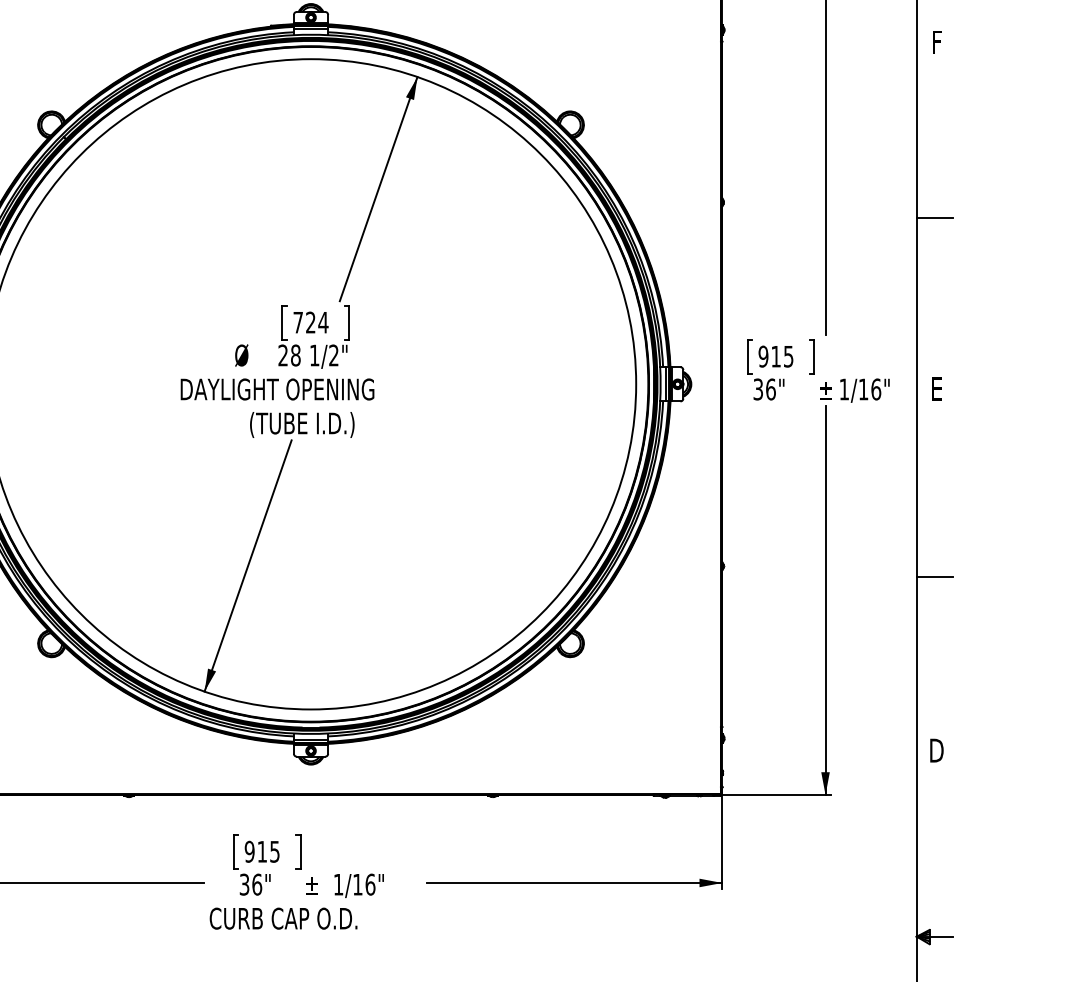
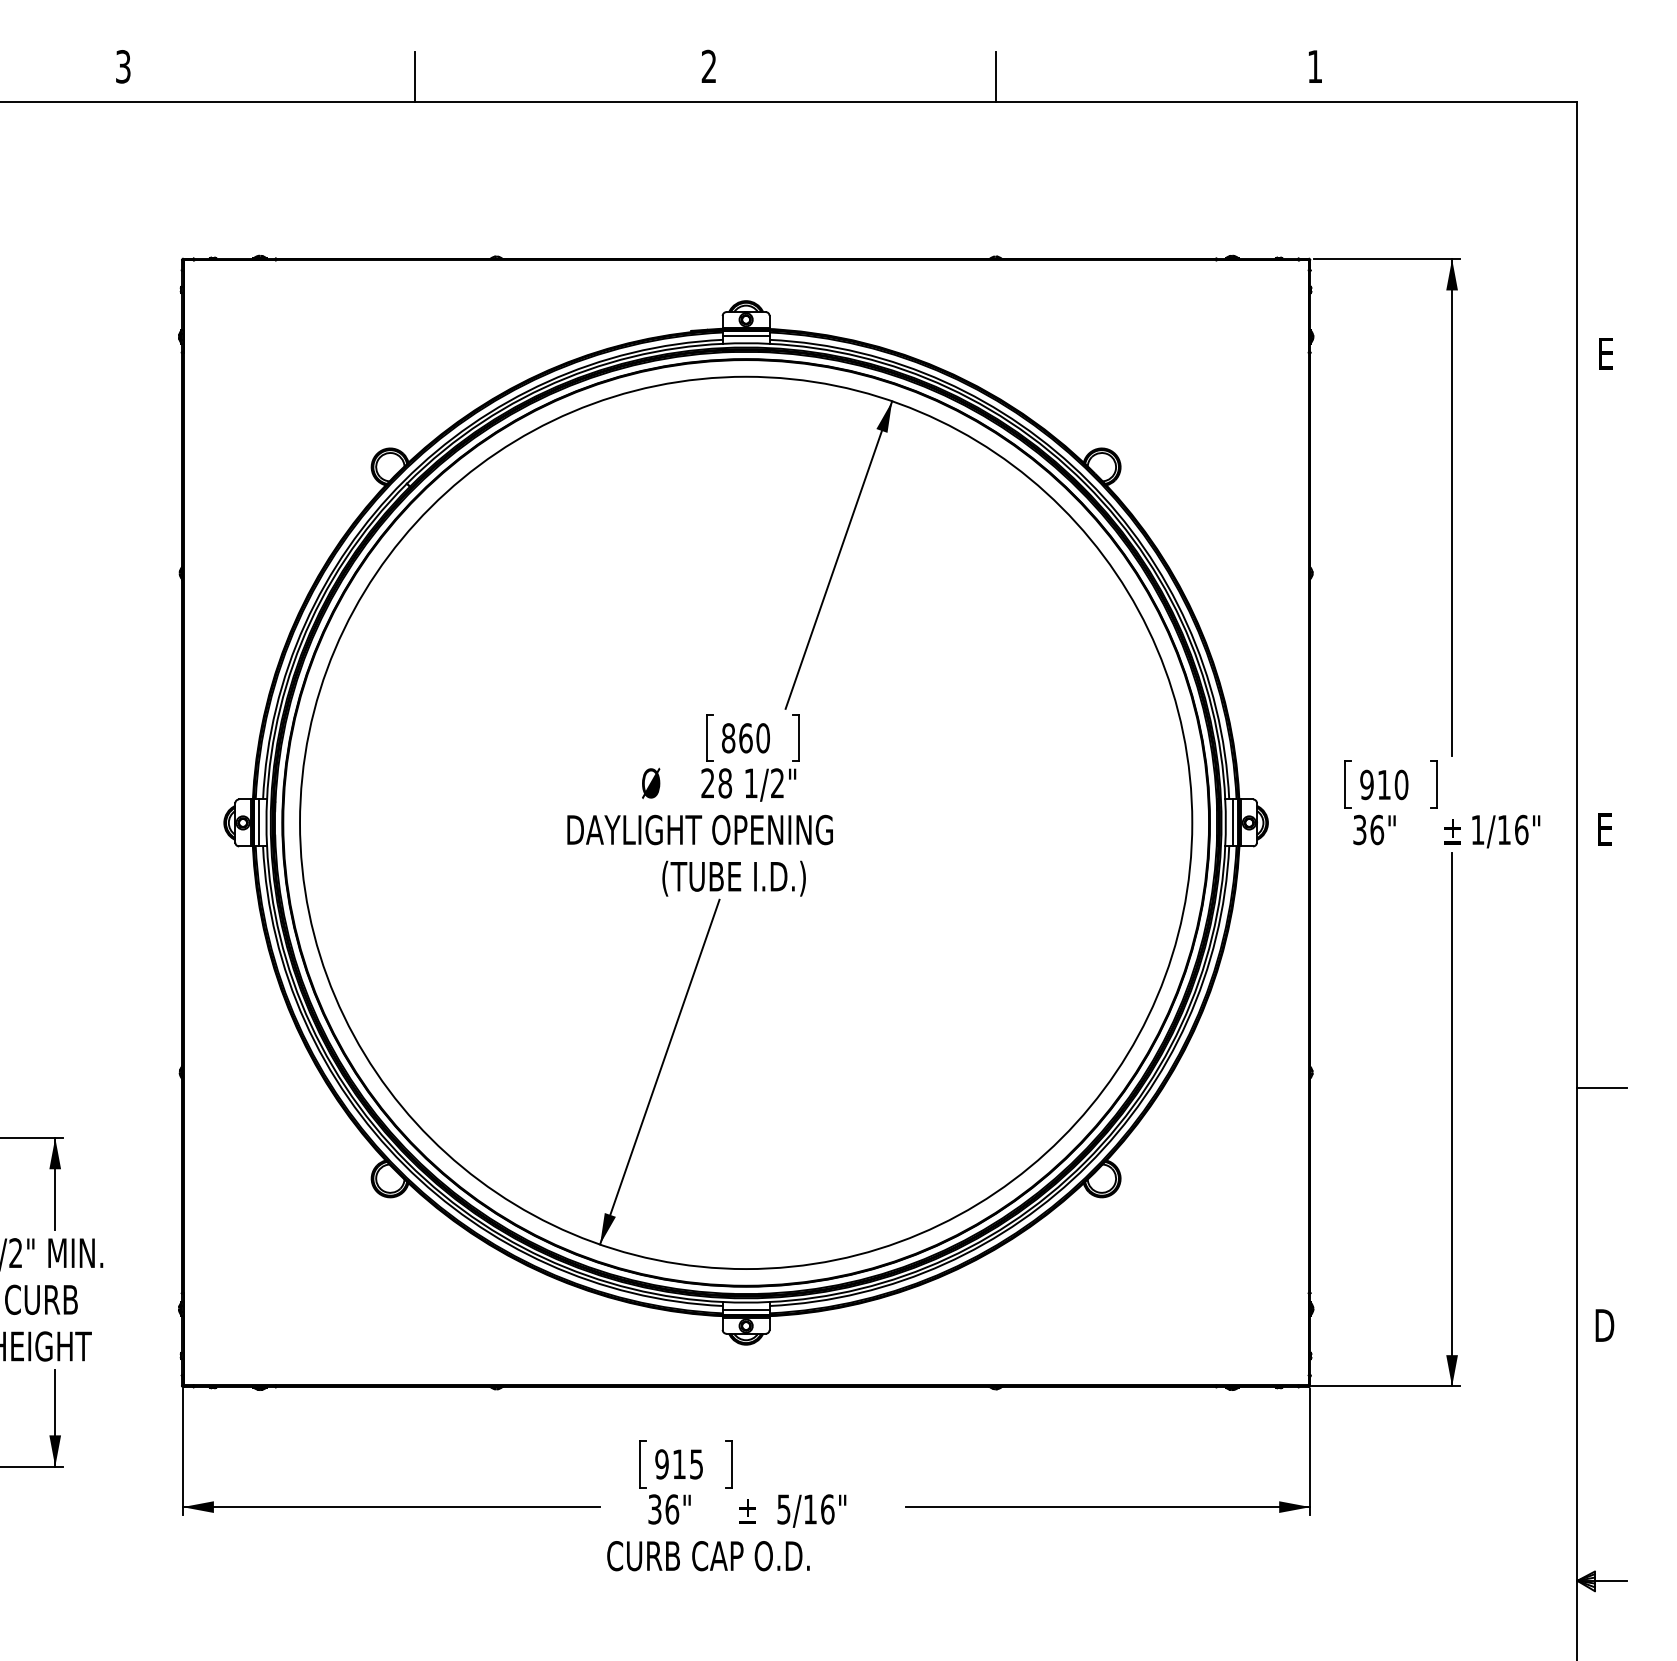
text: (938, 42) -> (1607, 353), F -> E
line: (934, 217) -> (1601, 594), removed
text: (311, 322) -> (746, 738), 724 -> 860
text: (788, 356) -> (1401, 784), 915 -> 910
text: (338, 884) -> (783, 1509), 1/16" -> 5/16"

